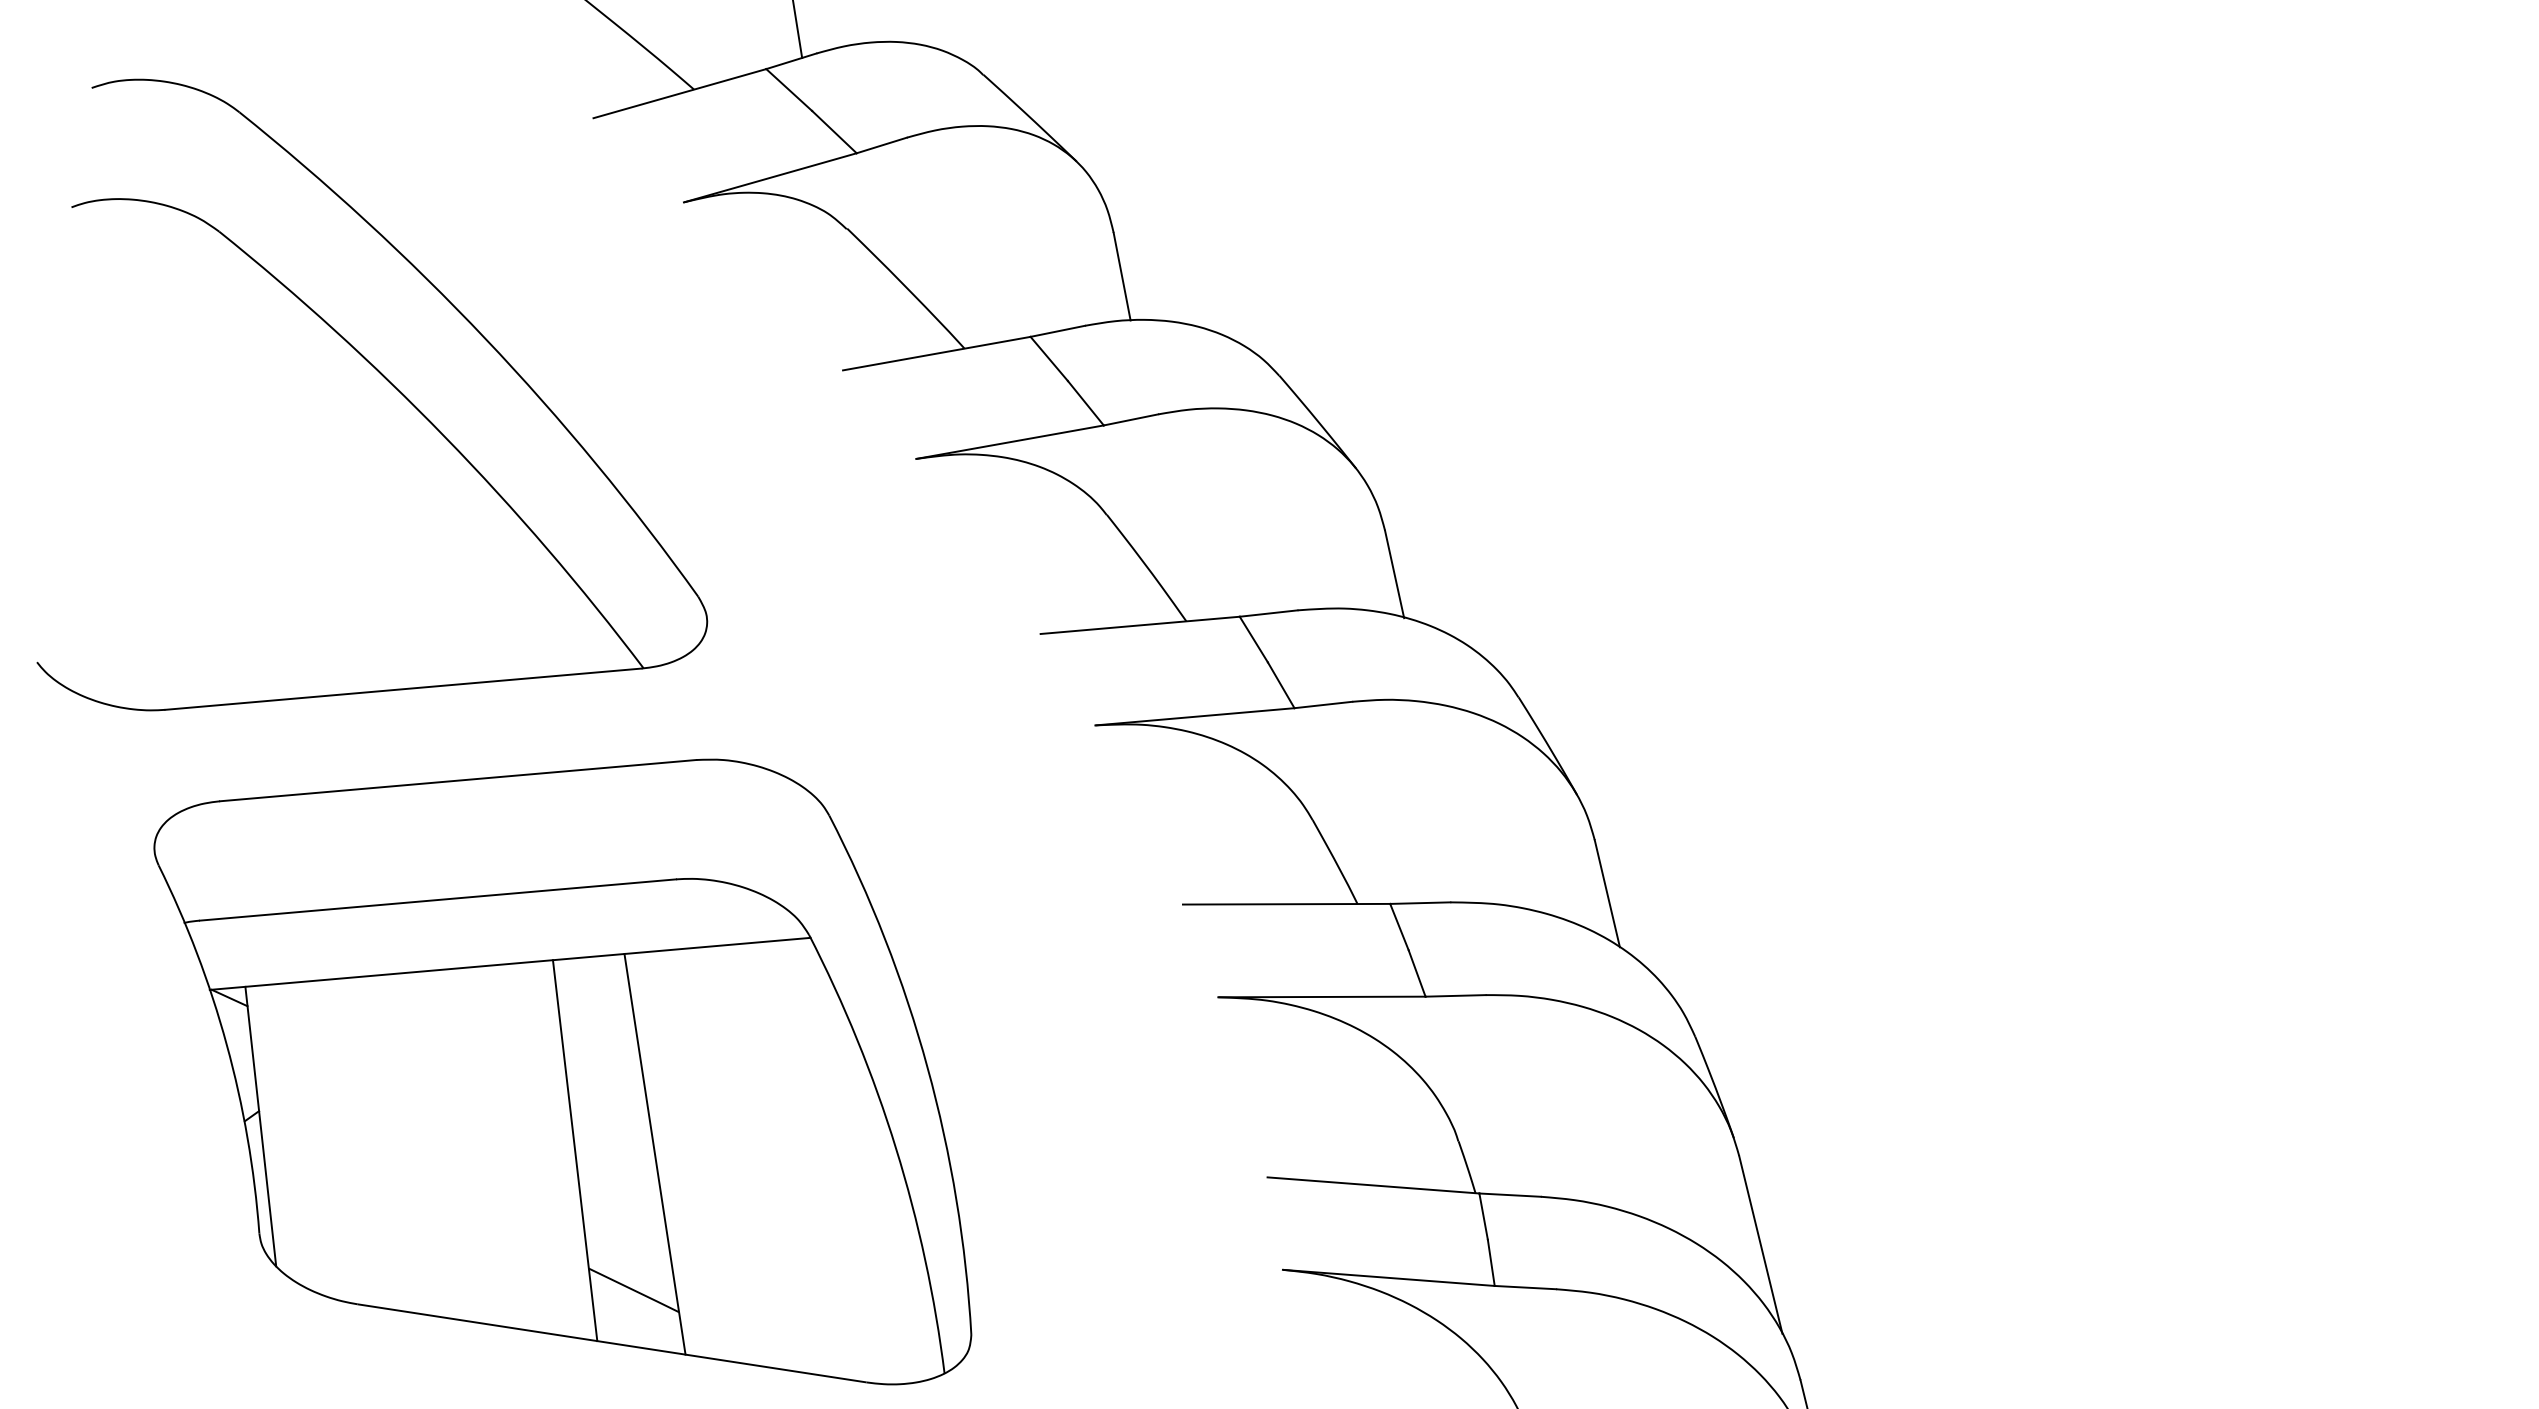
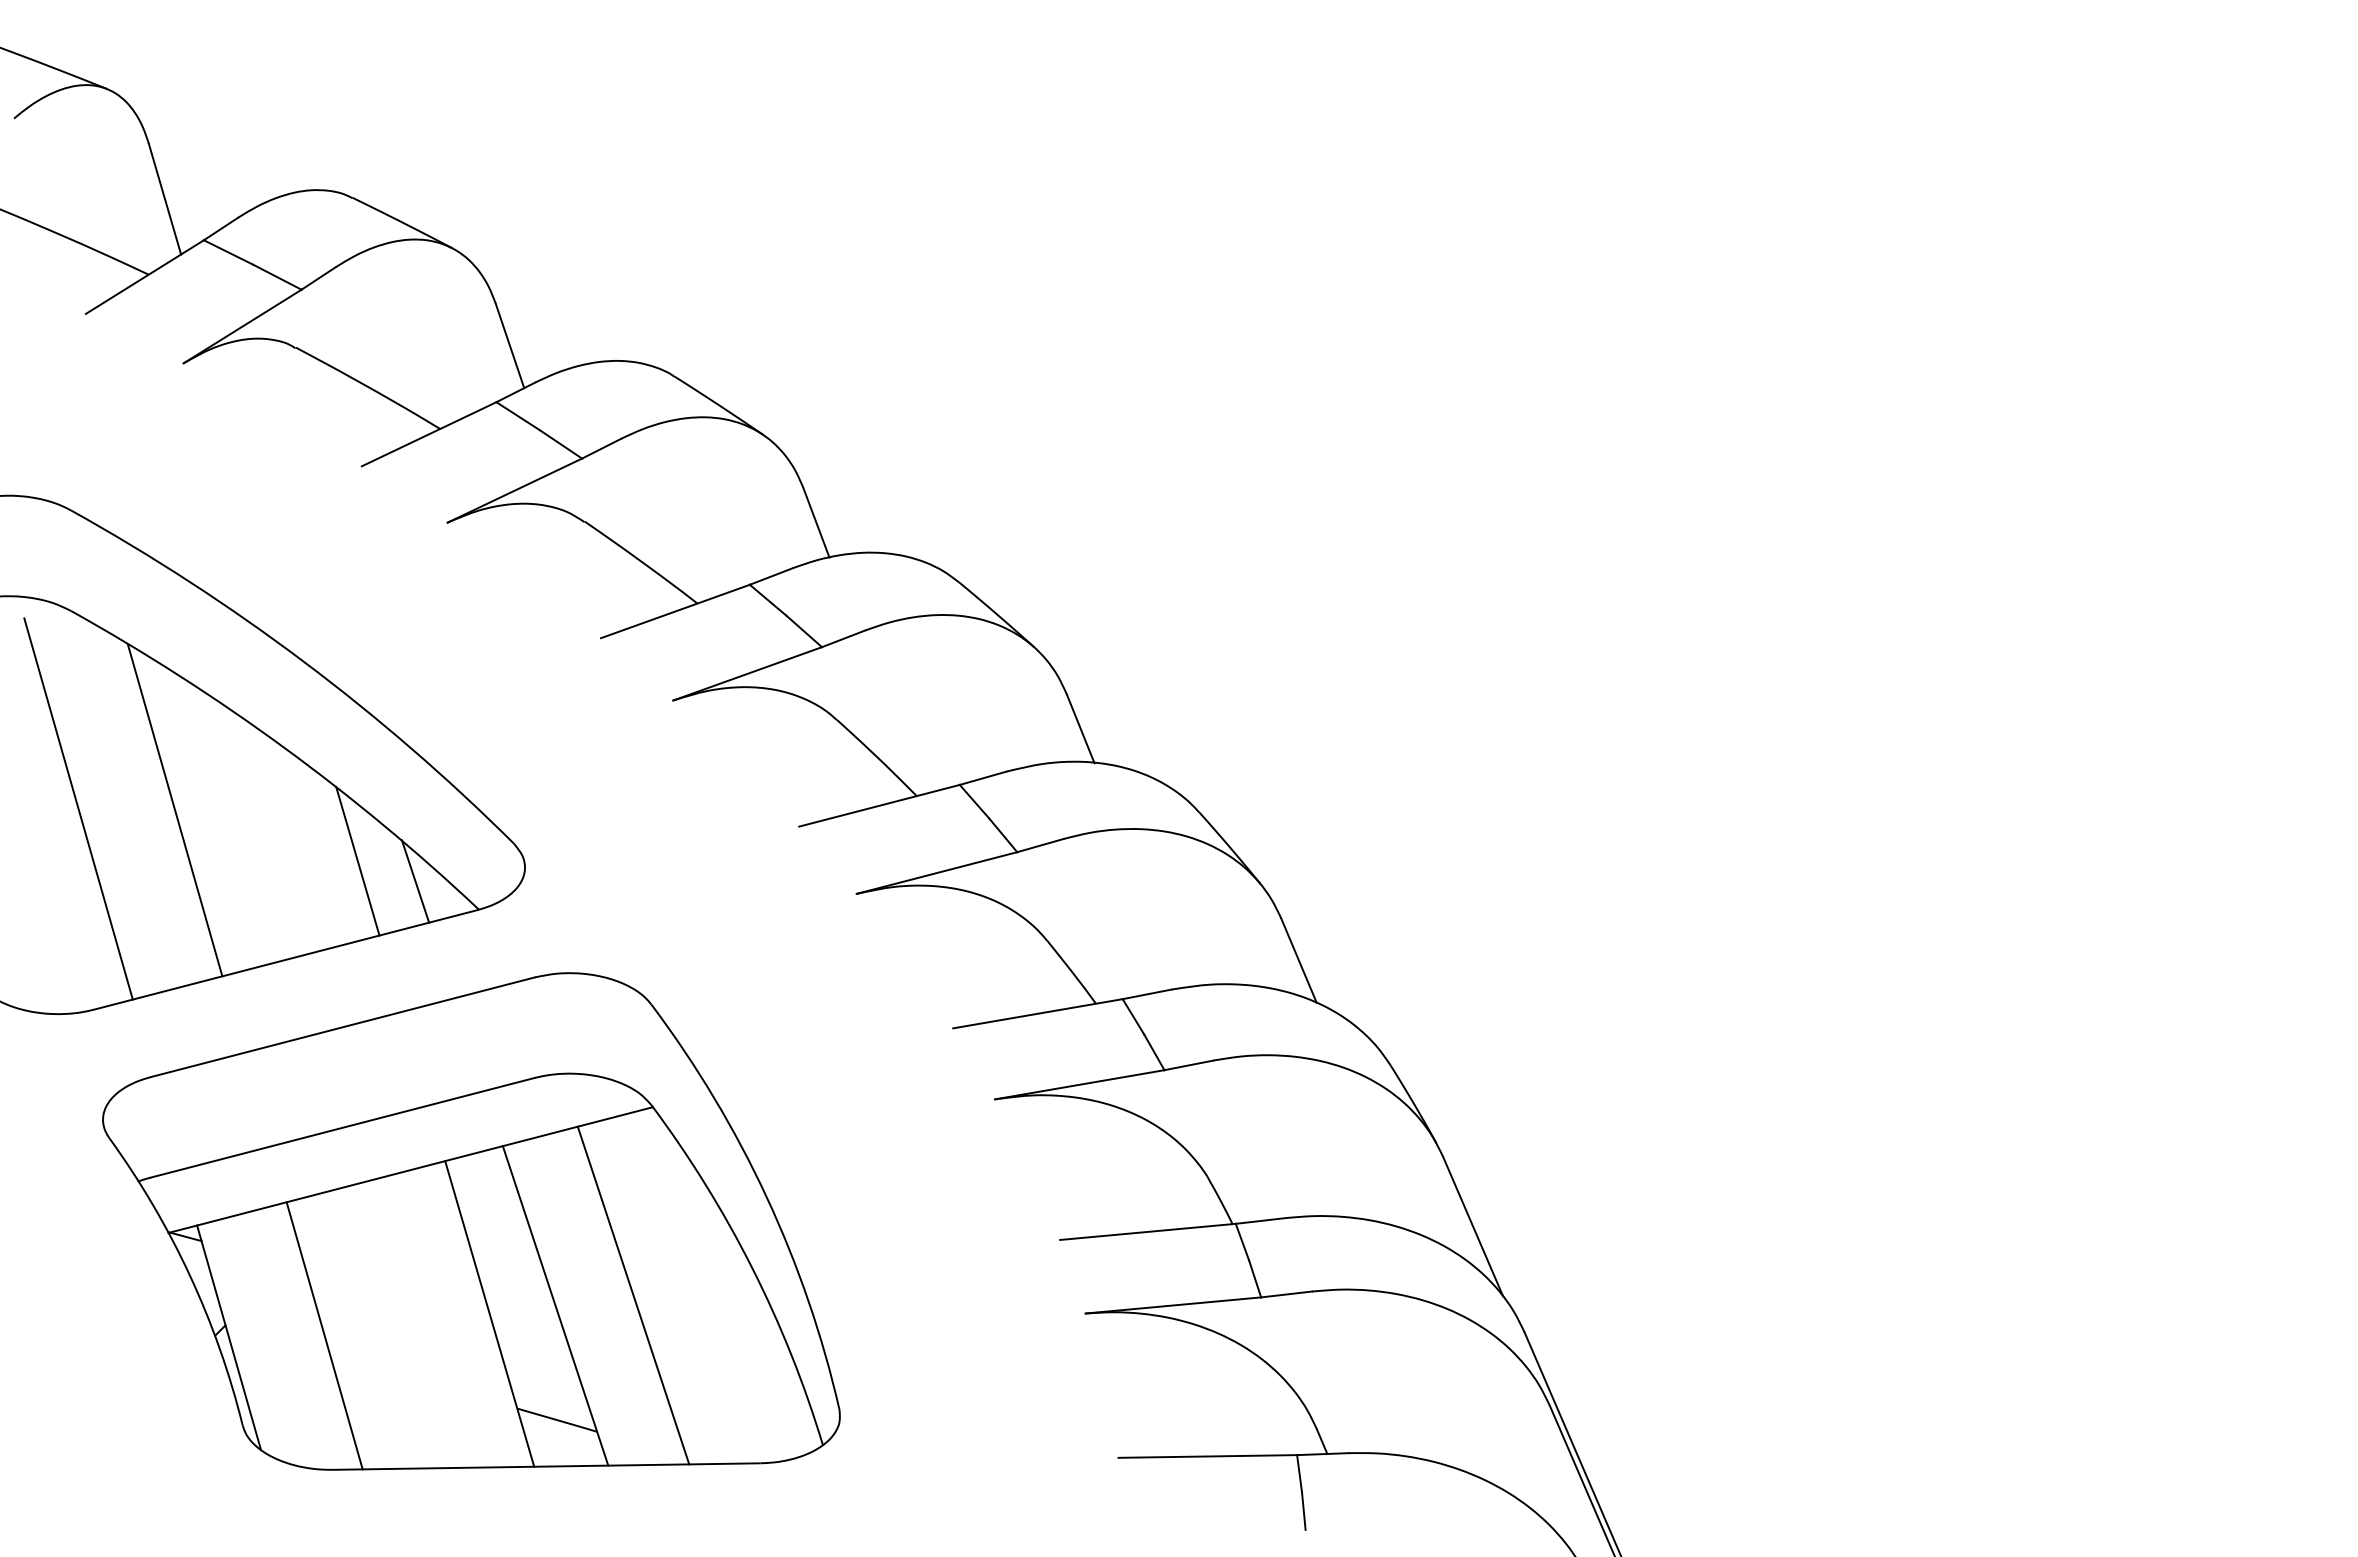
line: (188, 467) -> (78, 808), added
line: (301, 489) -> (174, 810), added
line: (509, 585) -> (357, 860), added
line: (573, 622) -> (415, 881), added
line: (374, 1143) -> (324, 1335), added
line: (749, 1157) -> (633, 1295), added

